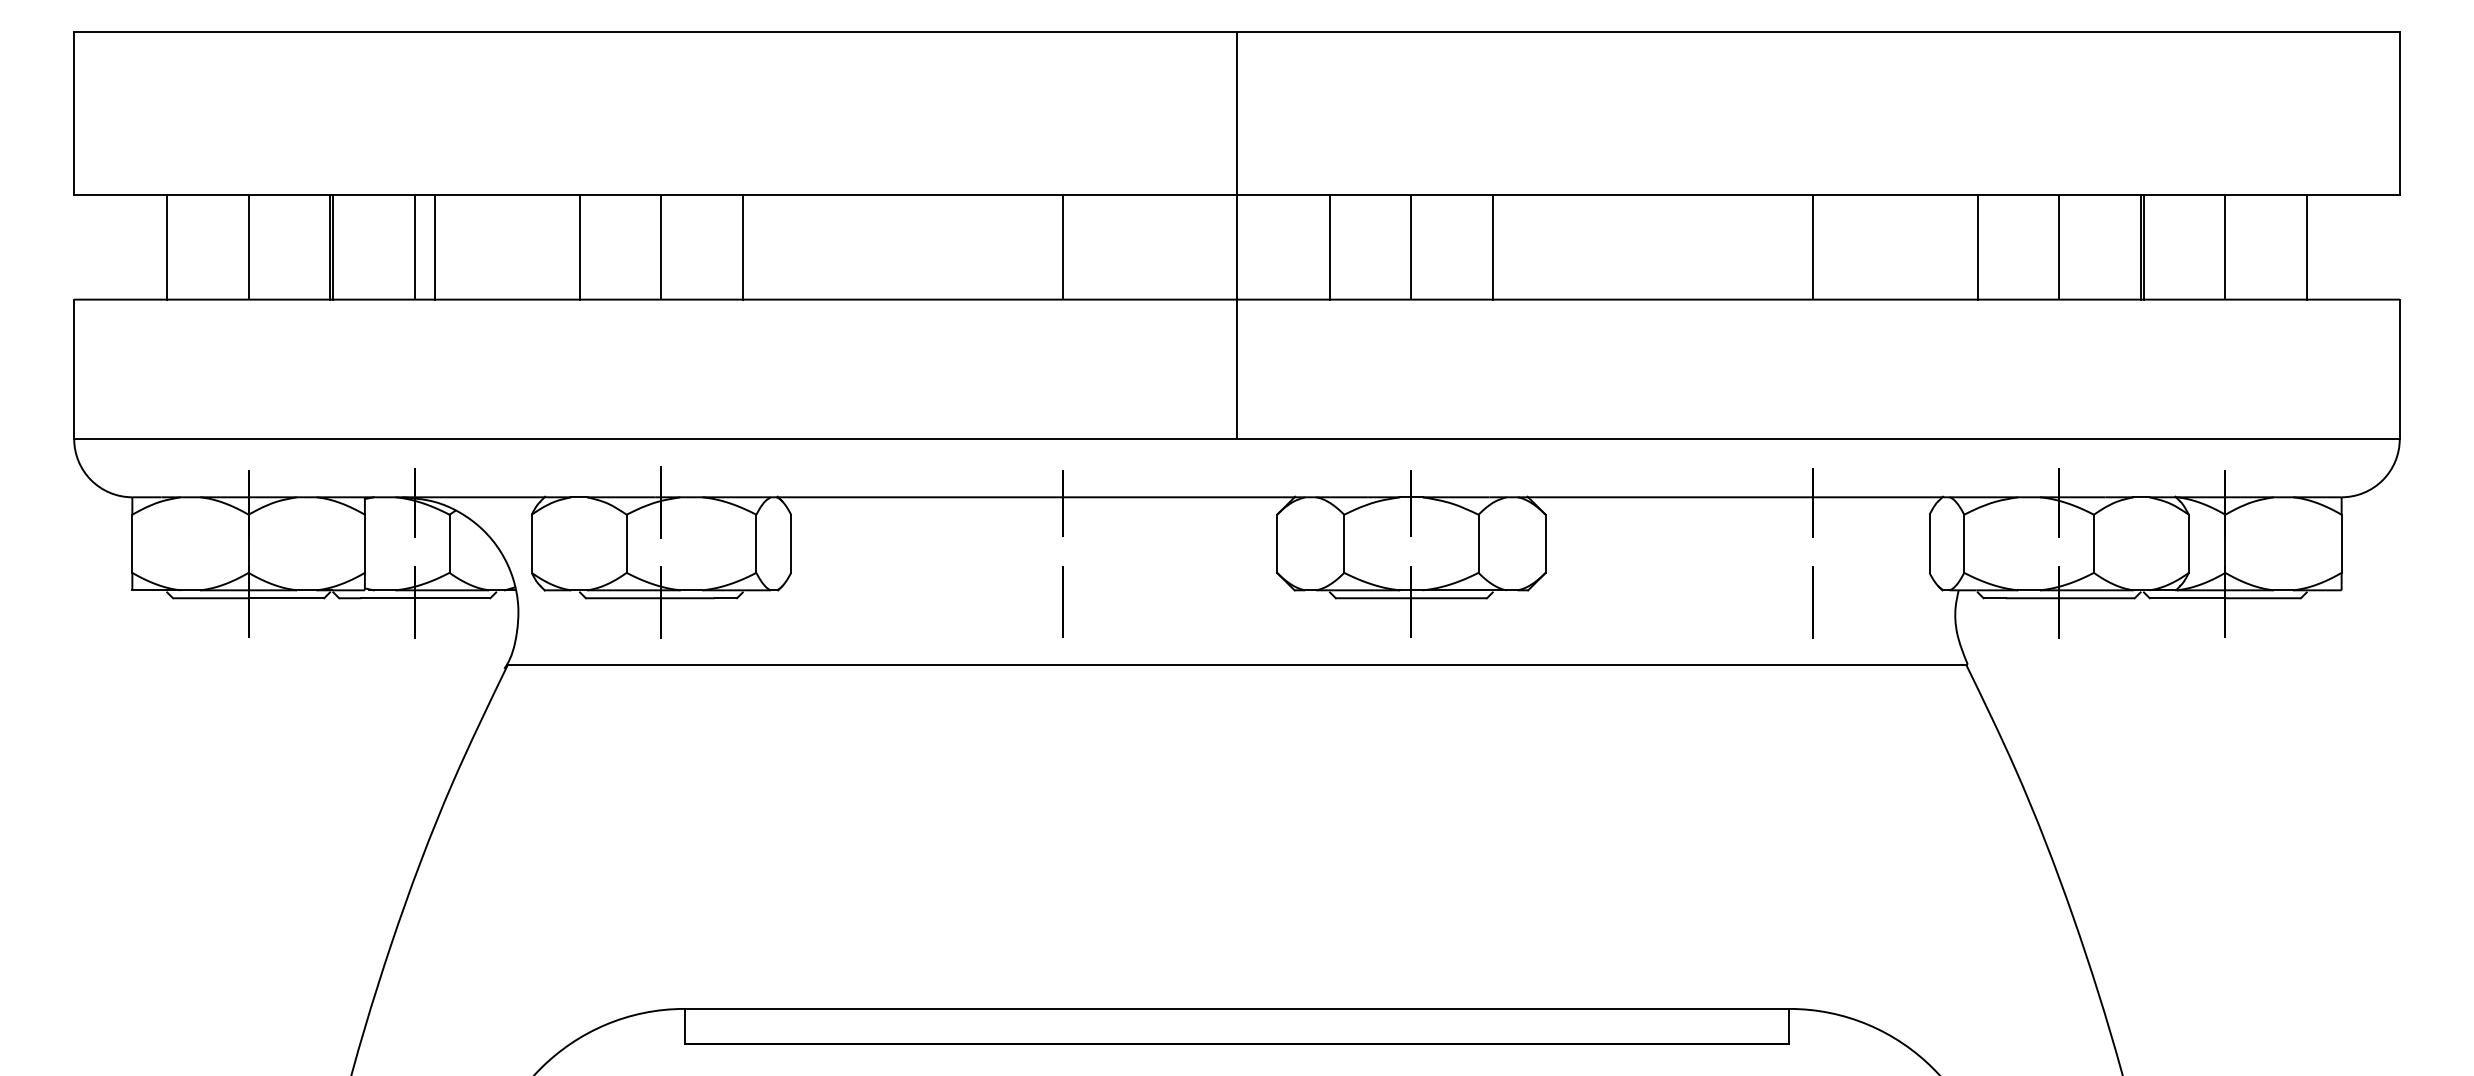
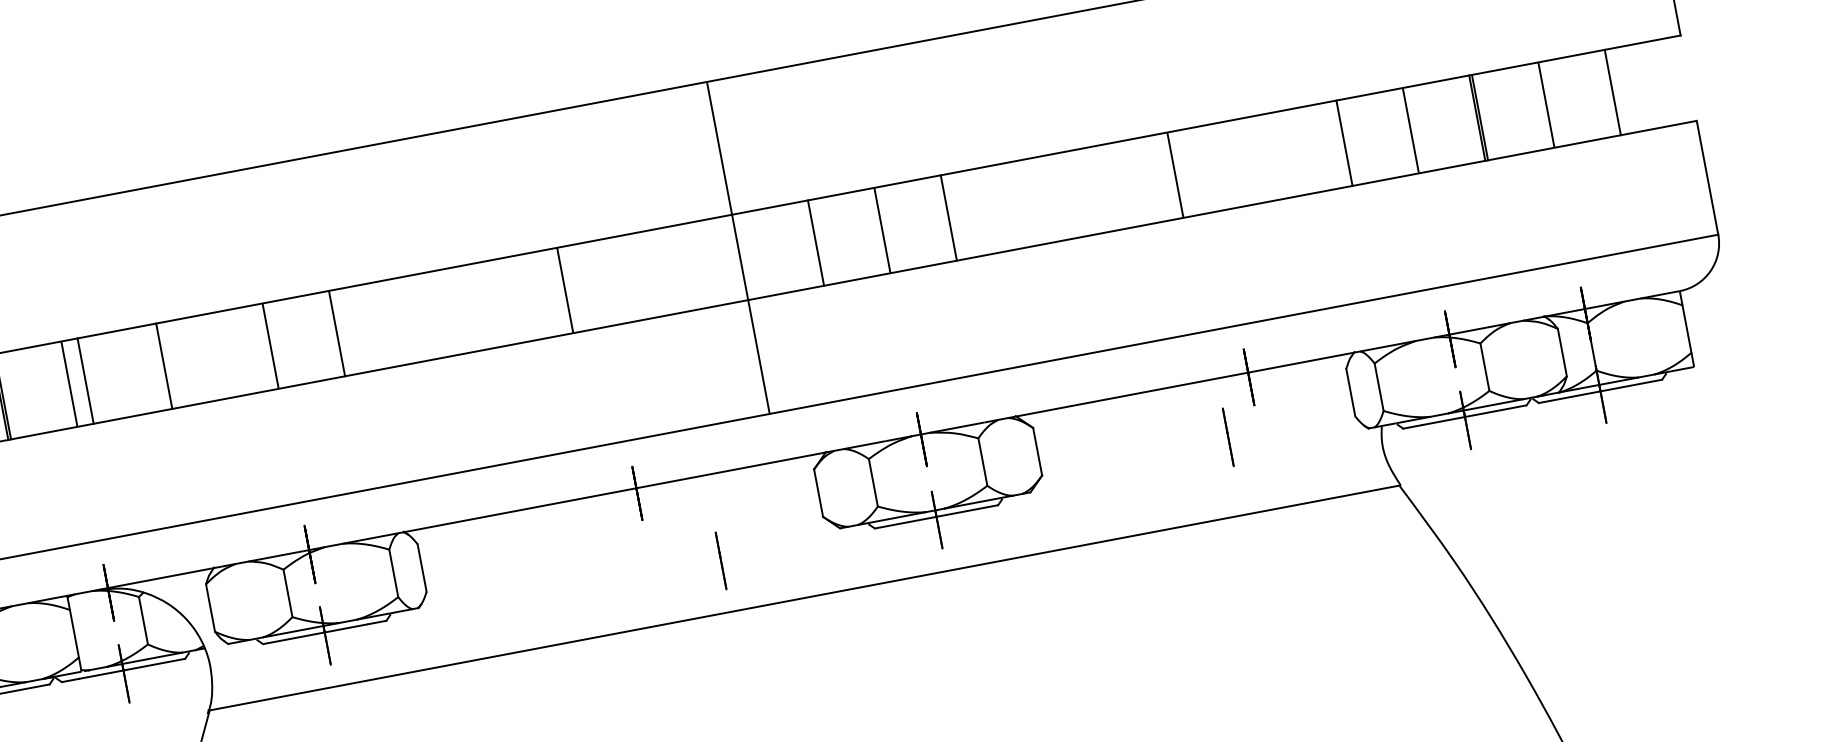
line: (580, 246) -> (164, 365), moved
line: (1062, 246) -> (565, 289), moved
line: (1812, 246) -> (1175, 174), moved
line: (1062, 601) -> (720, 560), moved
line: (1812, 602) -> (1228, 437), moved

